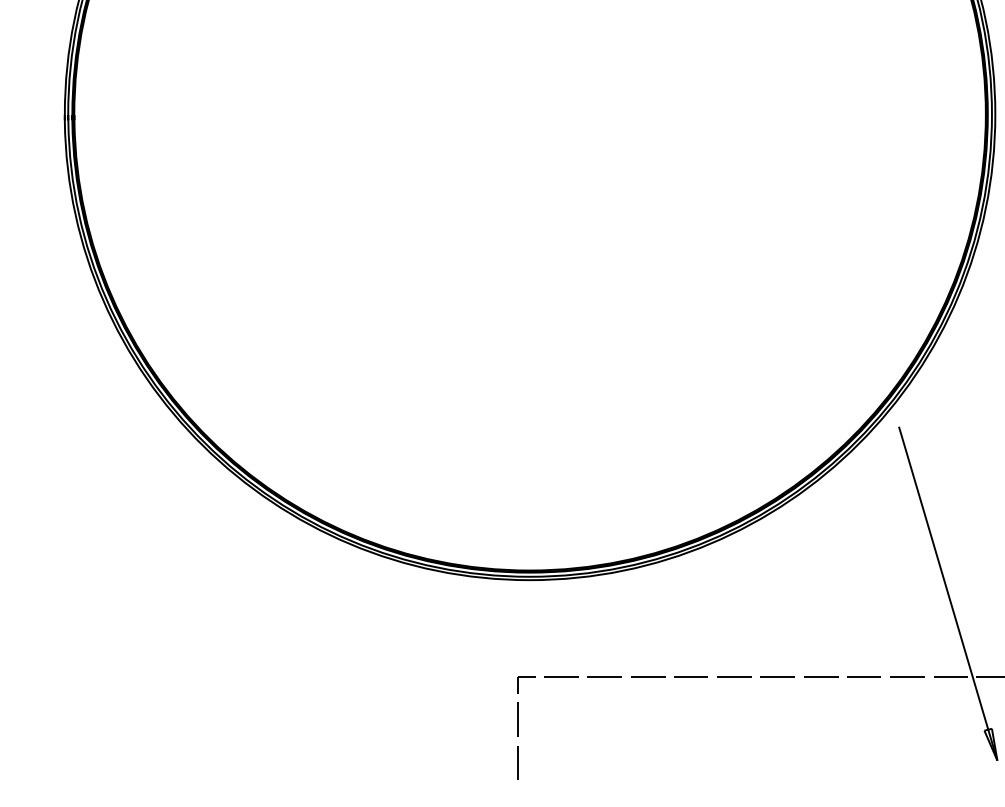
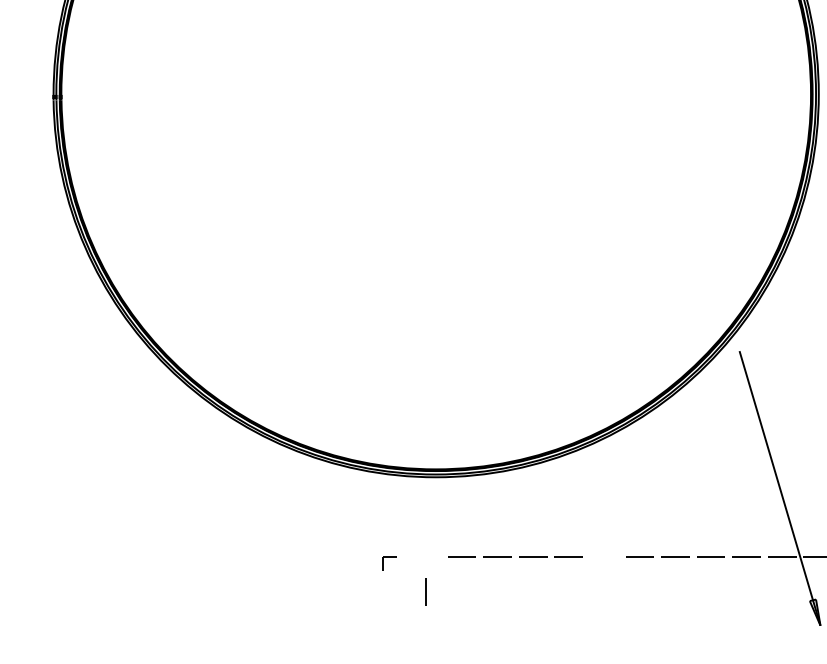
line: (734, 676) -> (604, 556), removed
part: (526, 677) -> (389, 557), moved
line: (517, 762) -> (425, 627), removed

